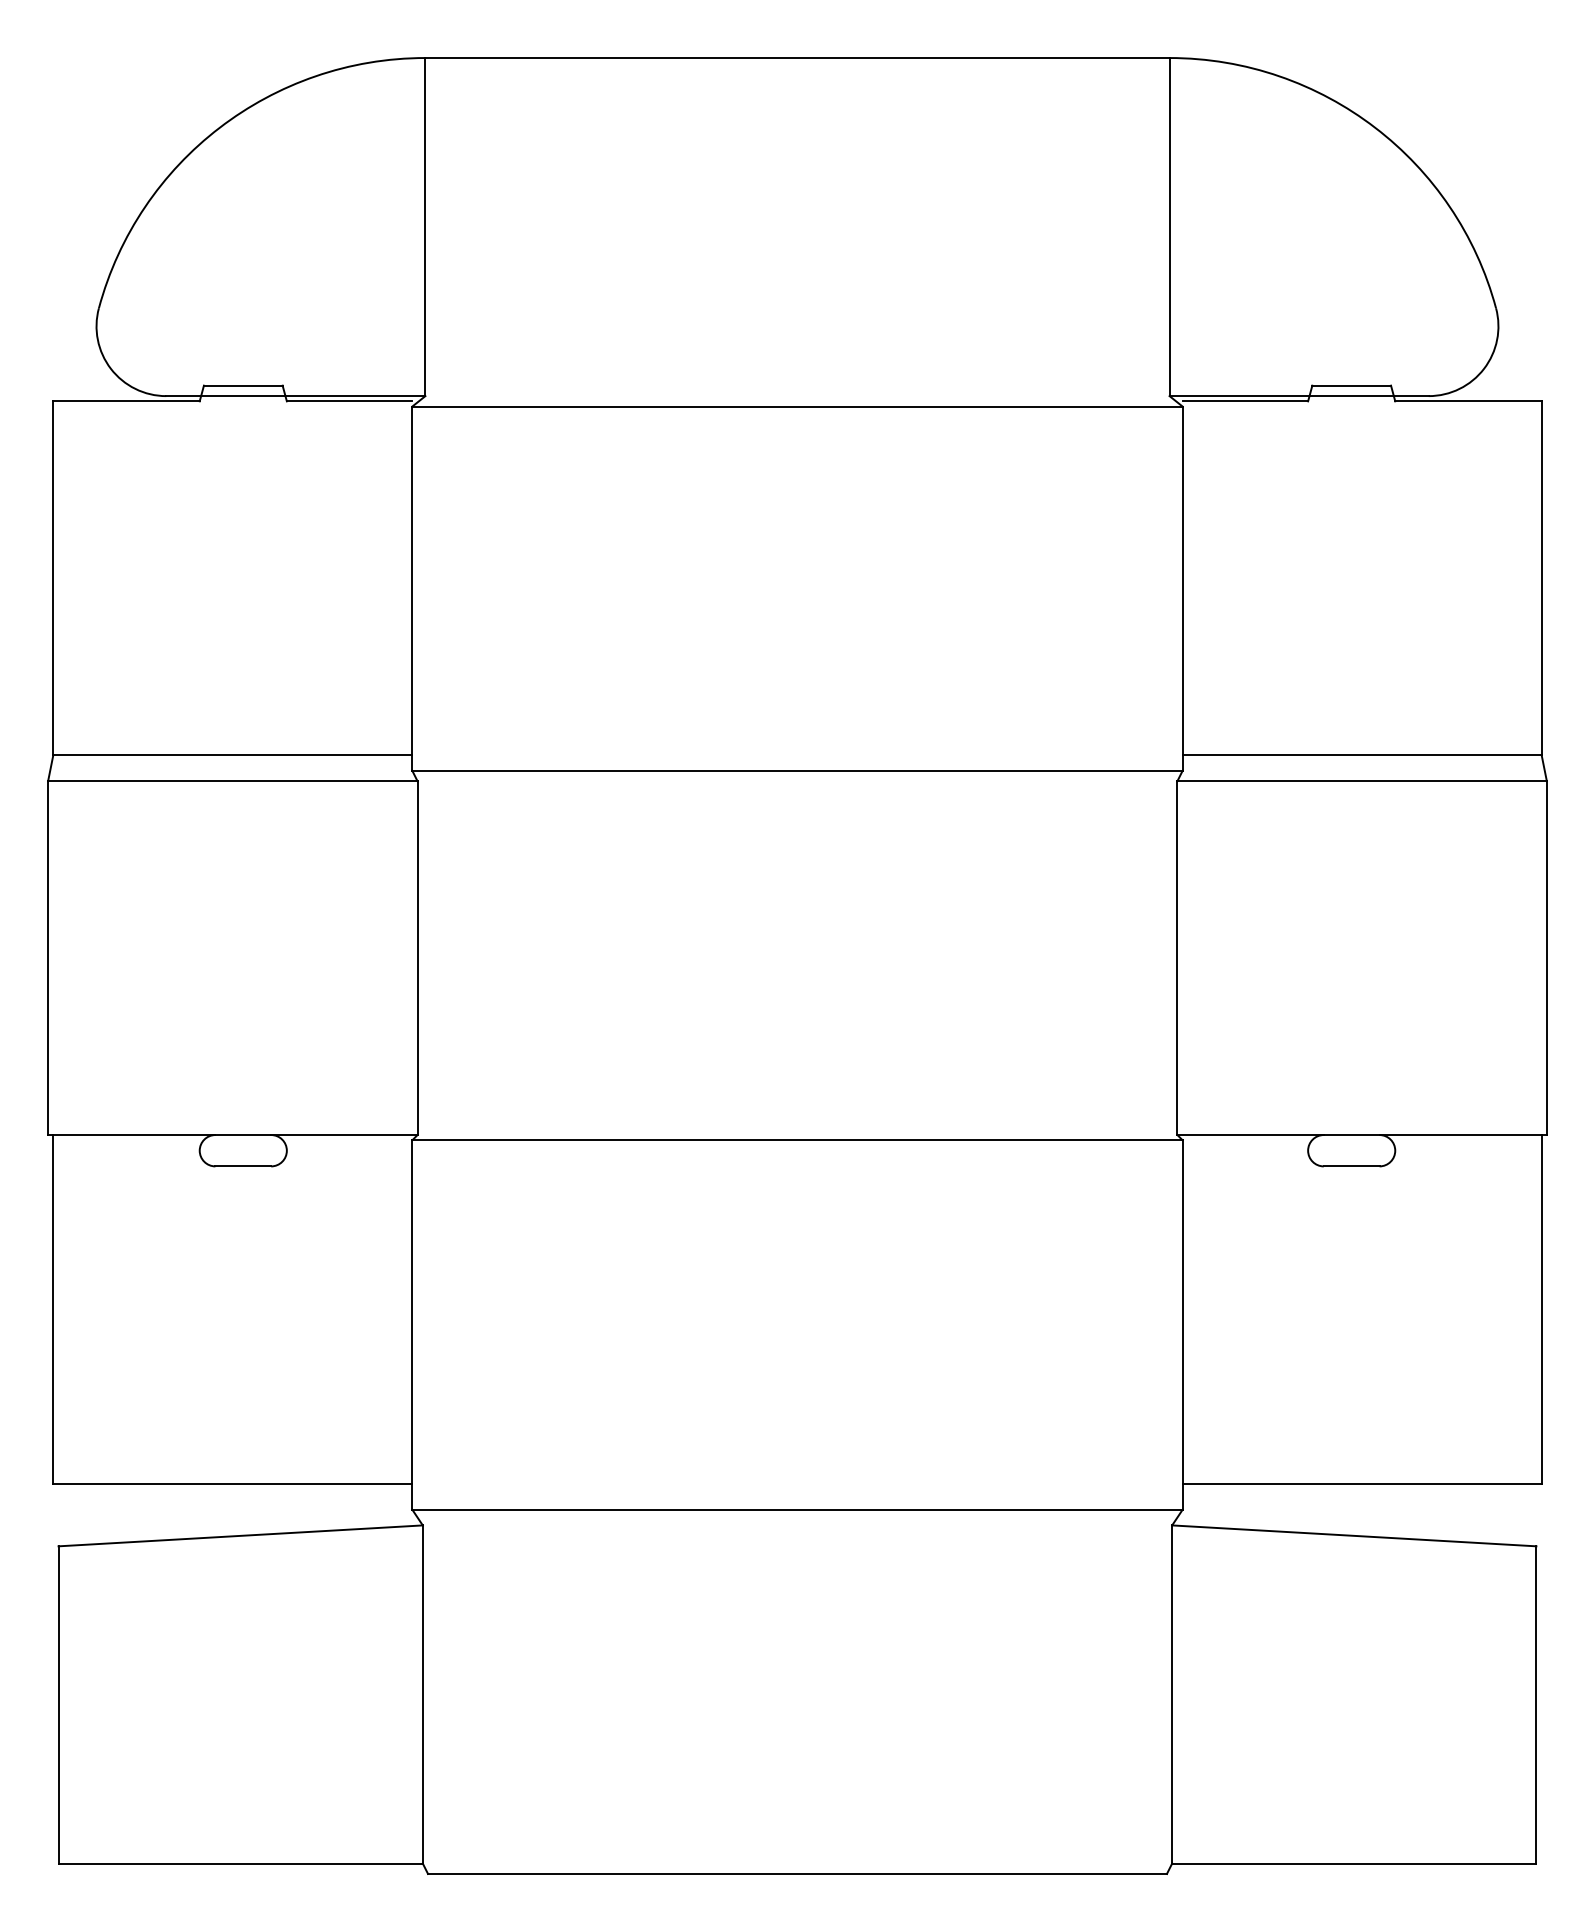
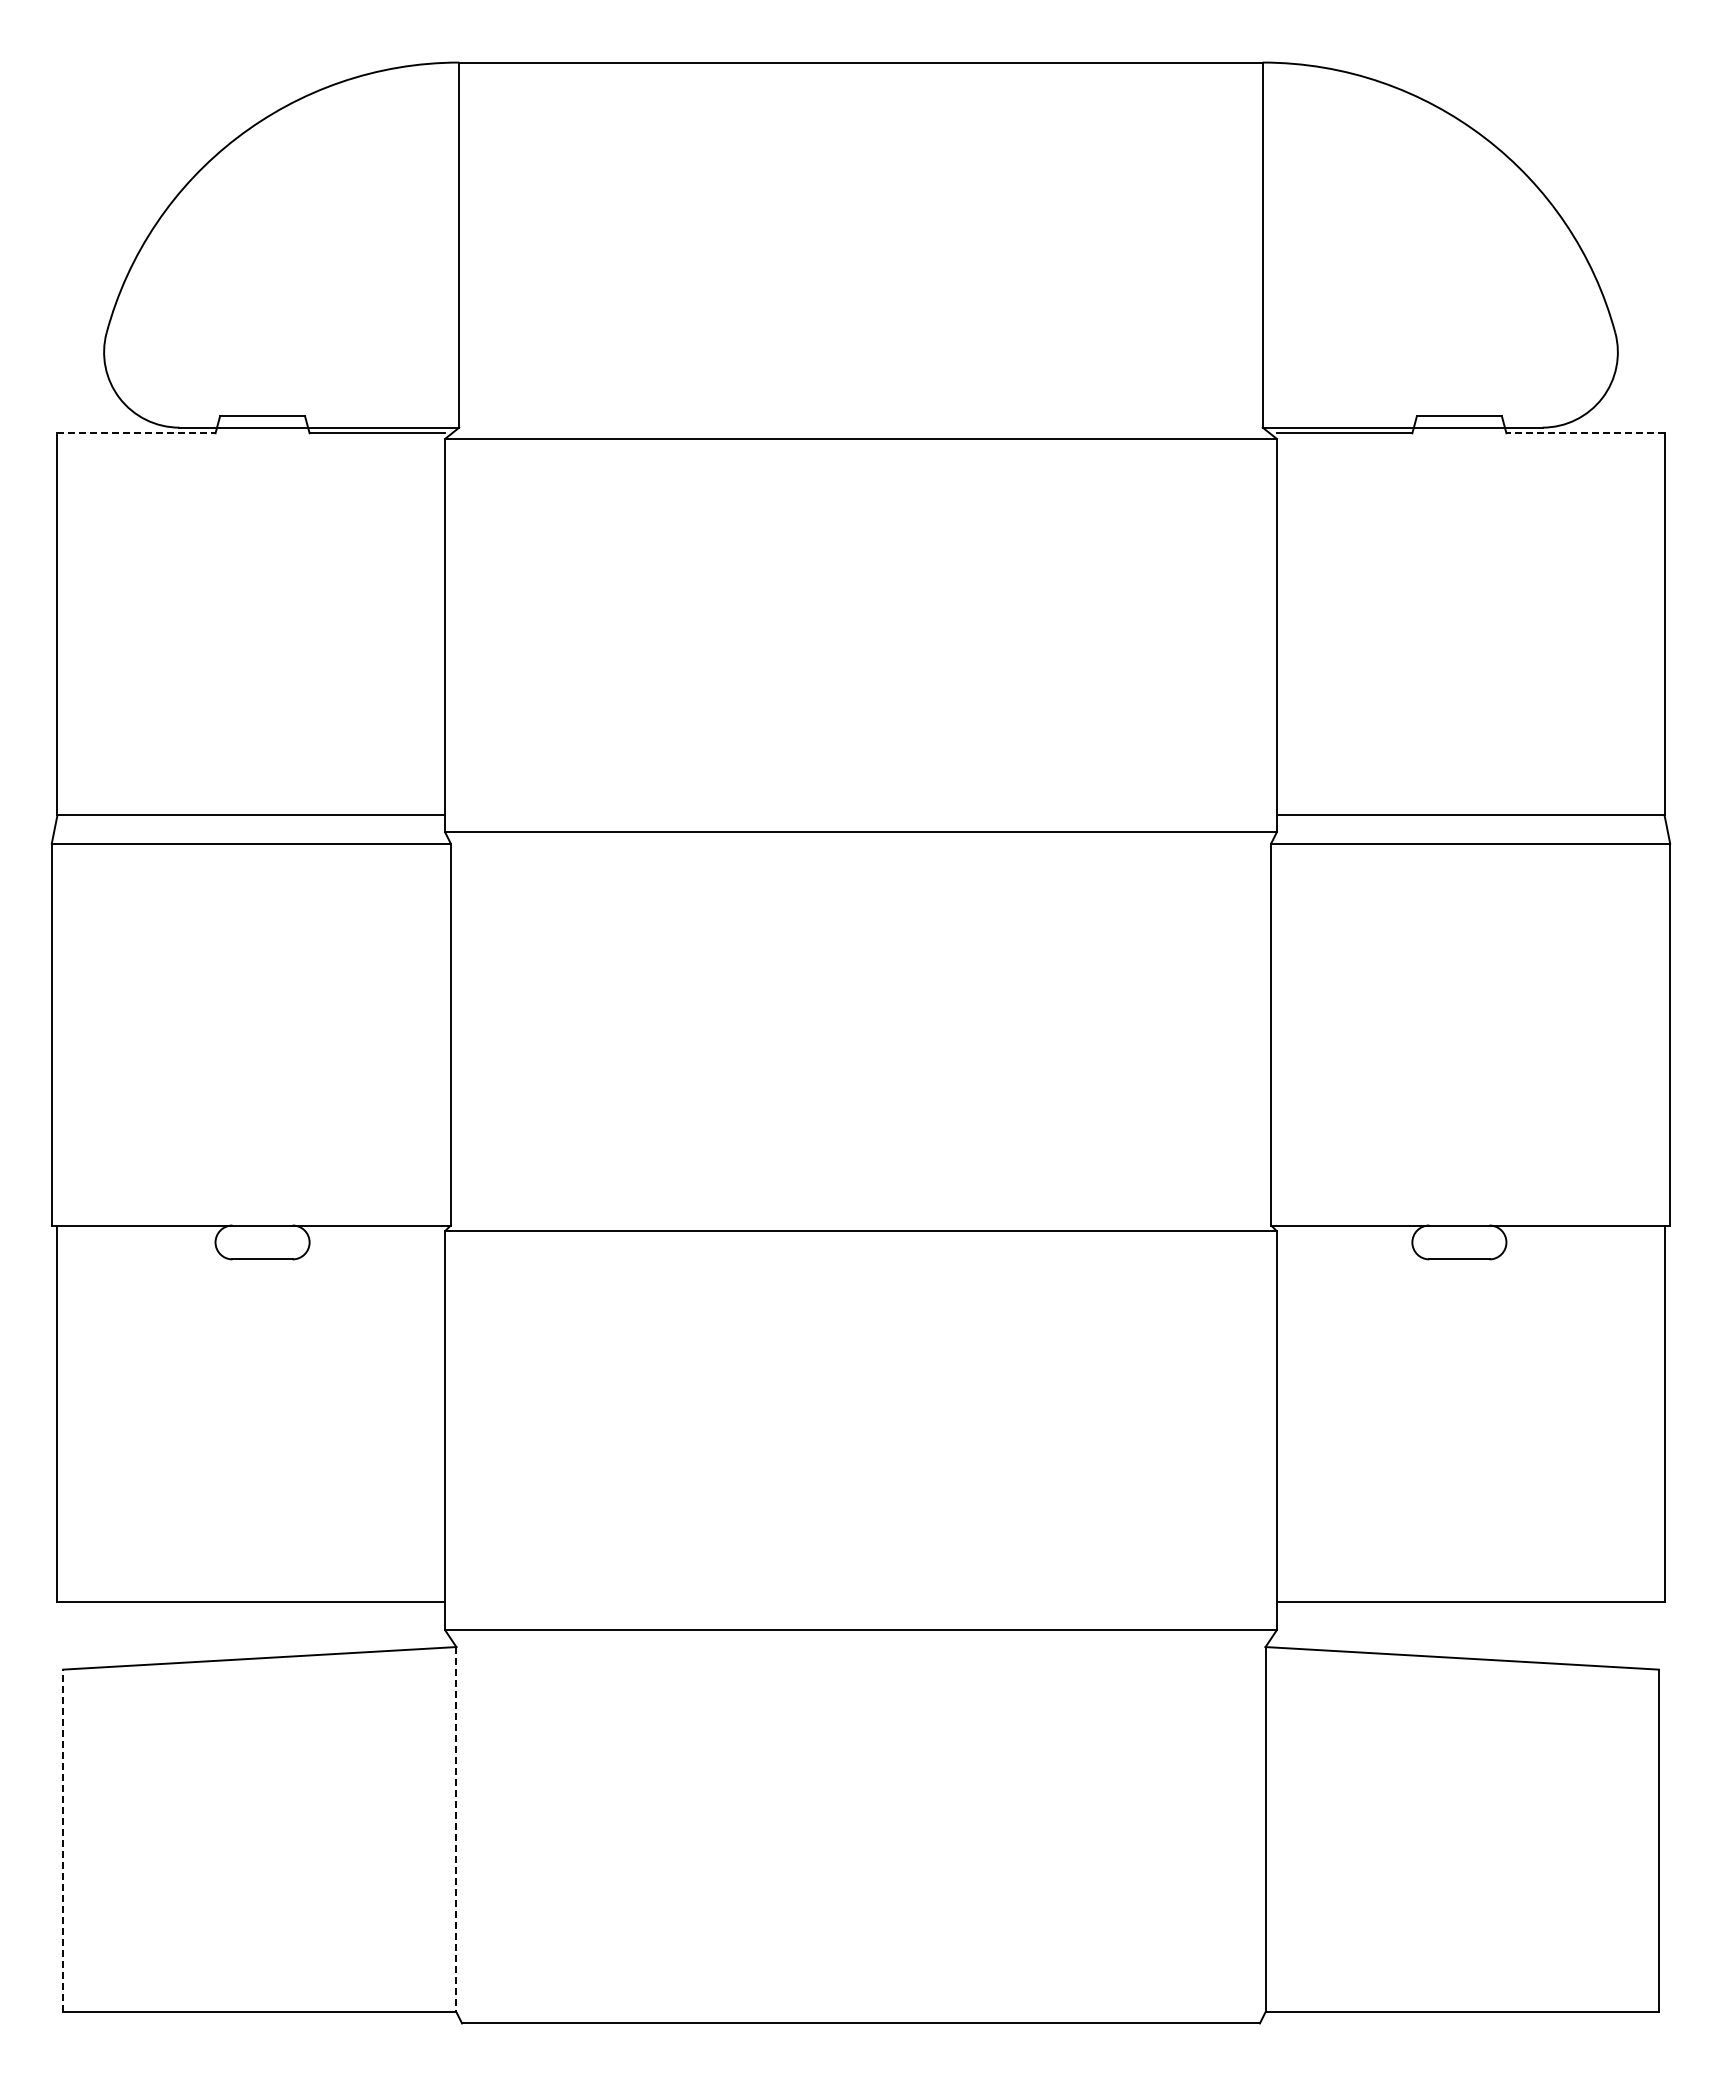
line: (127, 401) -> (137, 433), solid -> dashed
line: (1467, 401) -> (1584, 433), solid -> dashed
line: (422, 1694) -> (456, 1829), solid -> dashed
line: (58, 1704) -> (63, 1840), solid -> dashed

